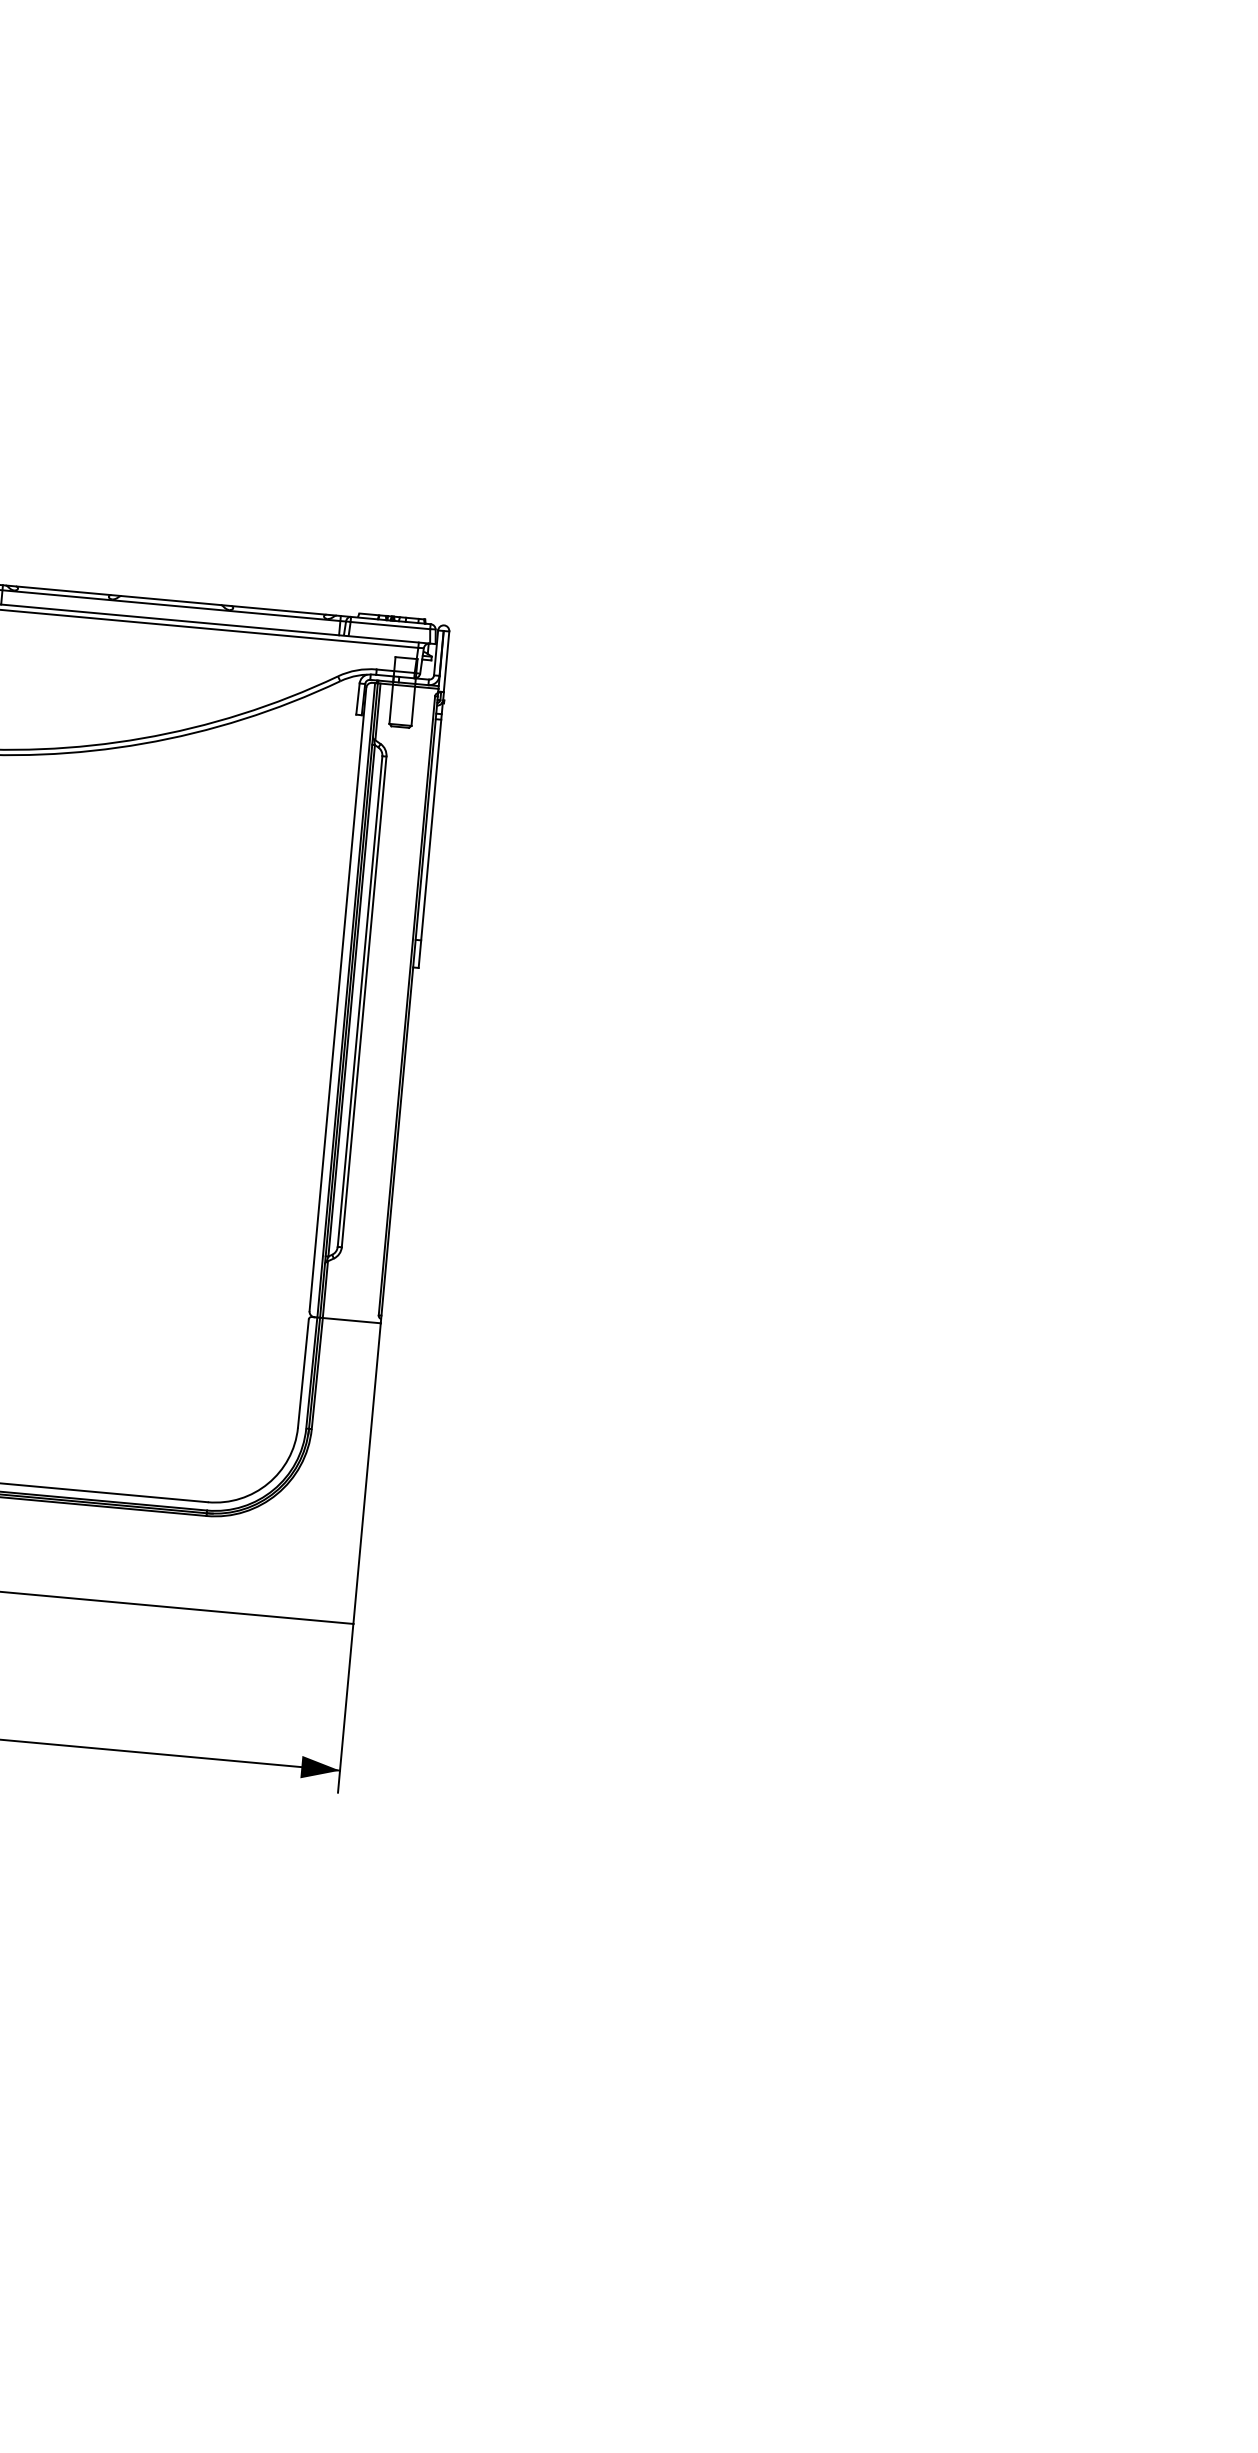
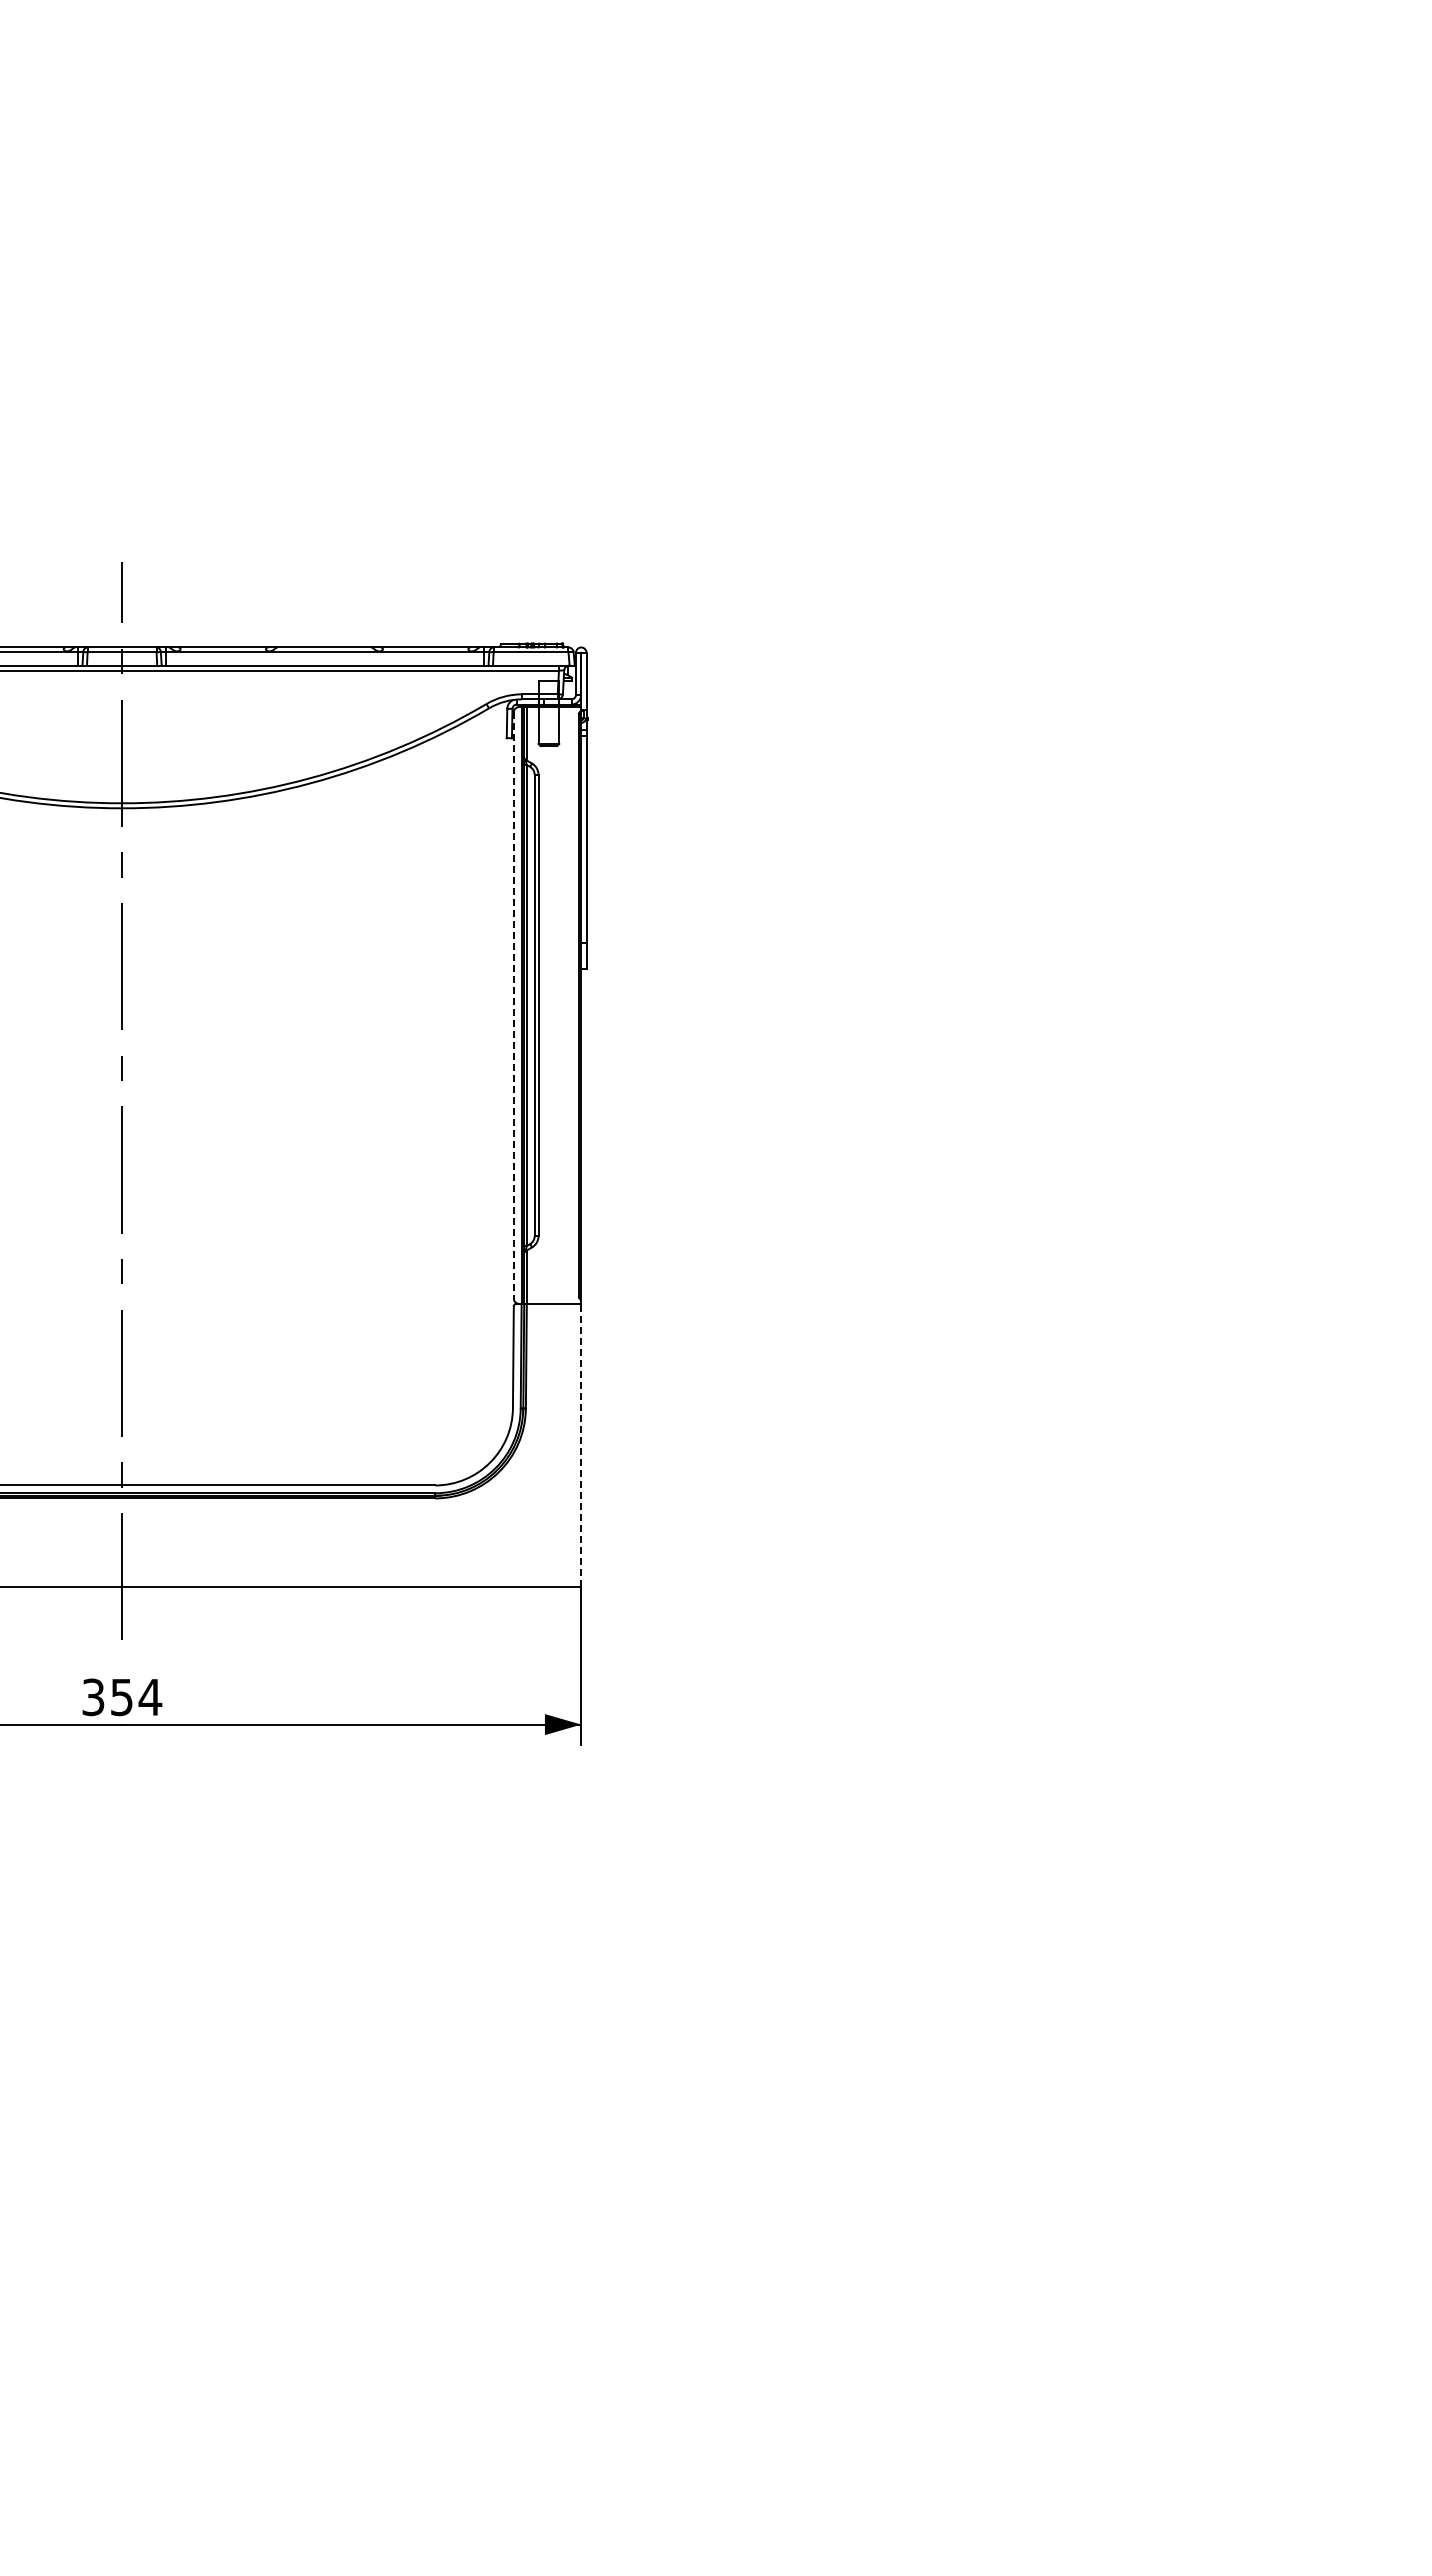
line: (337, 1000) -> (513, 1006), solid -> dashed
line: (367, 1472) -> (581, 1444), solid -> dashed

